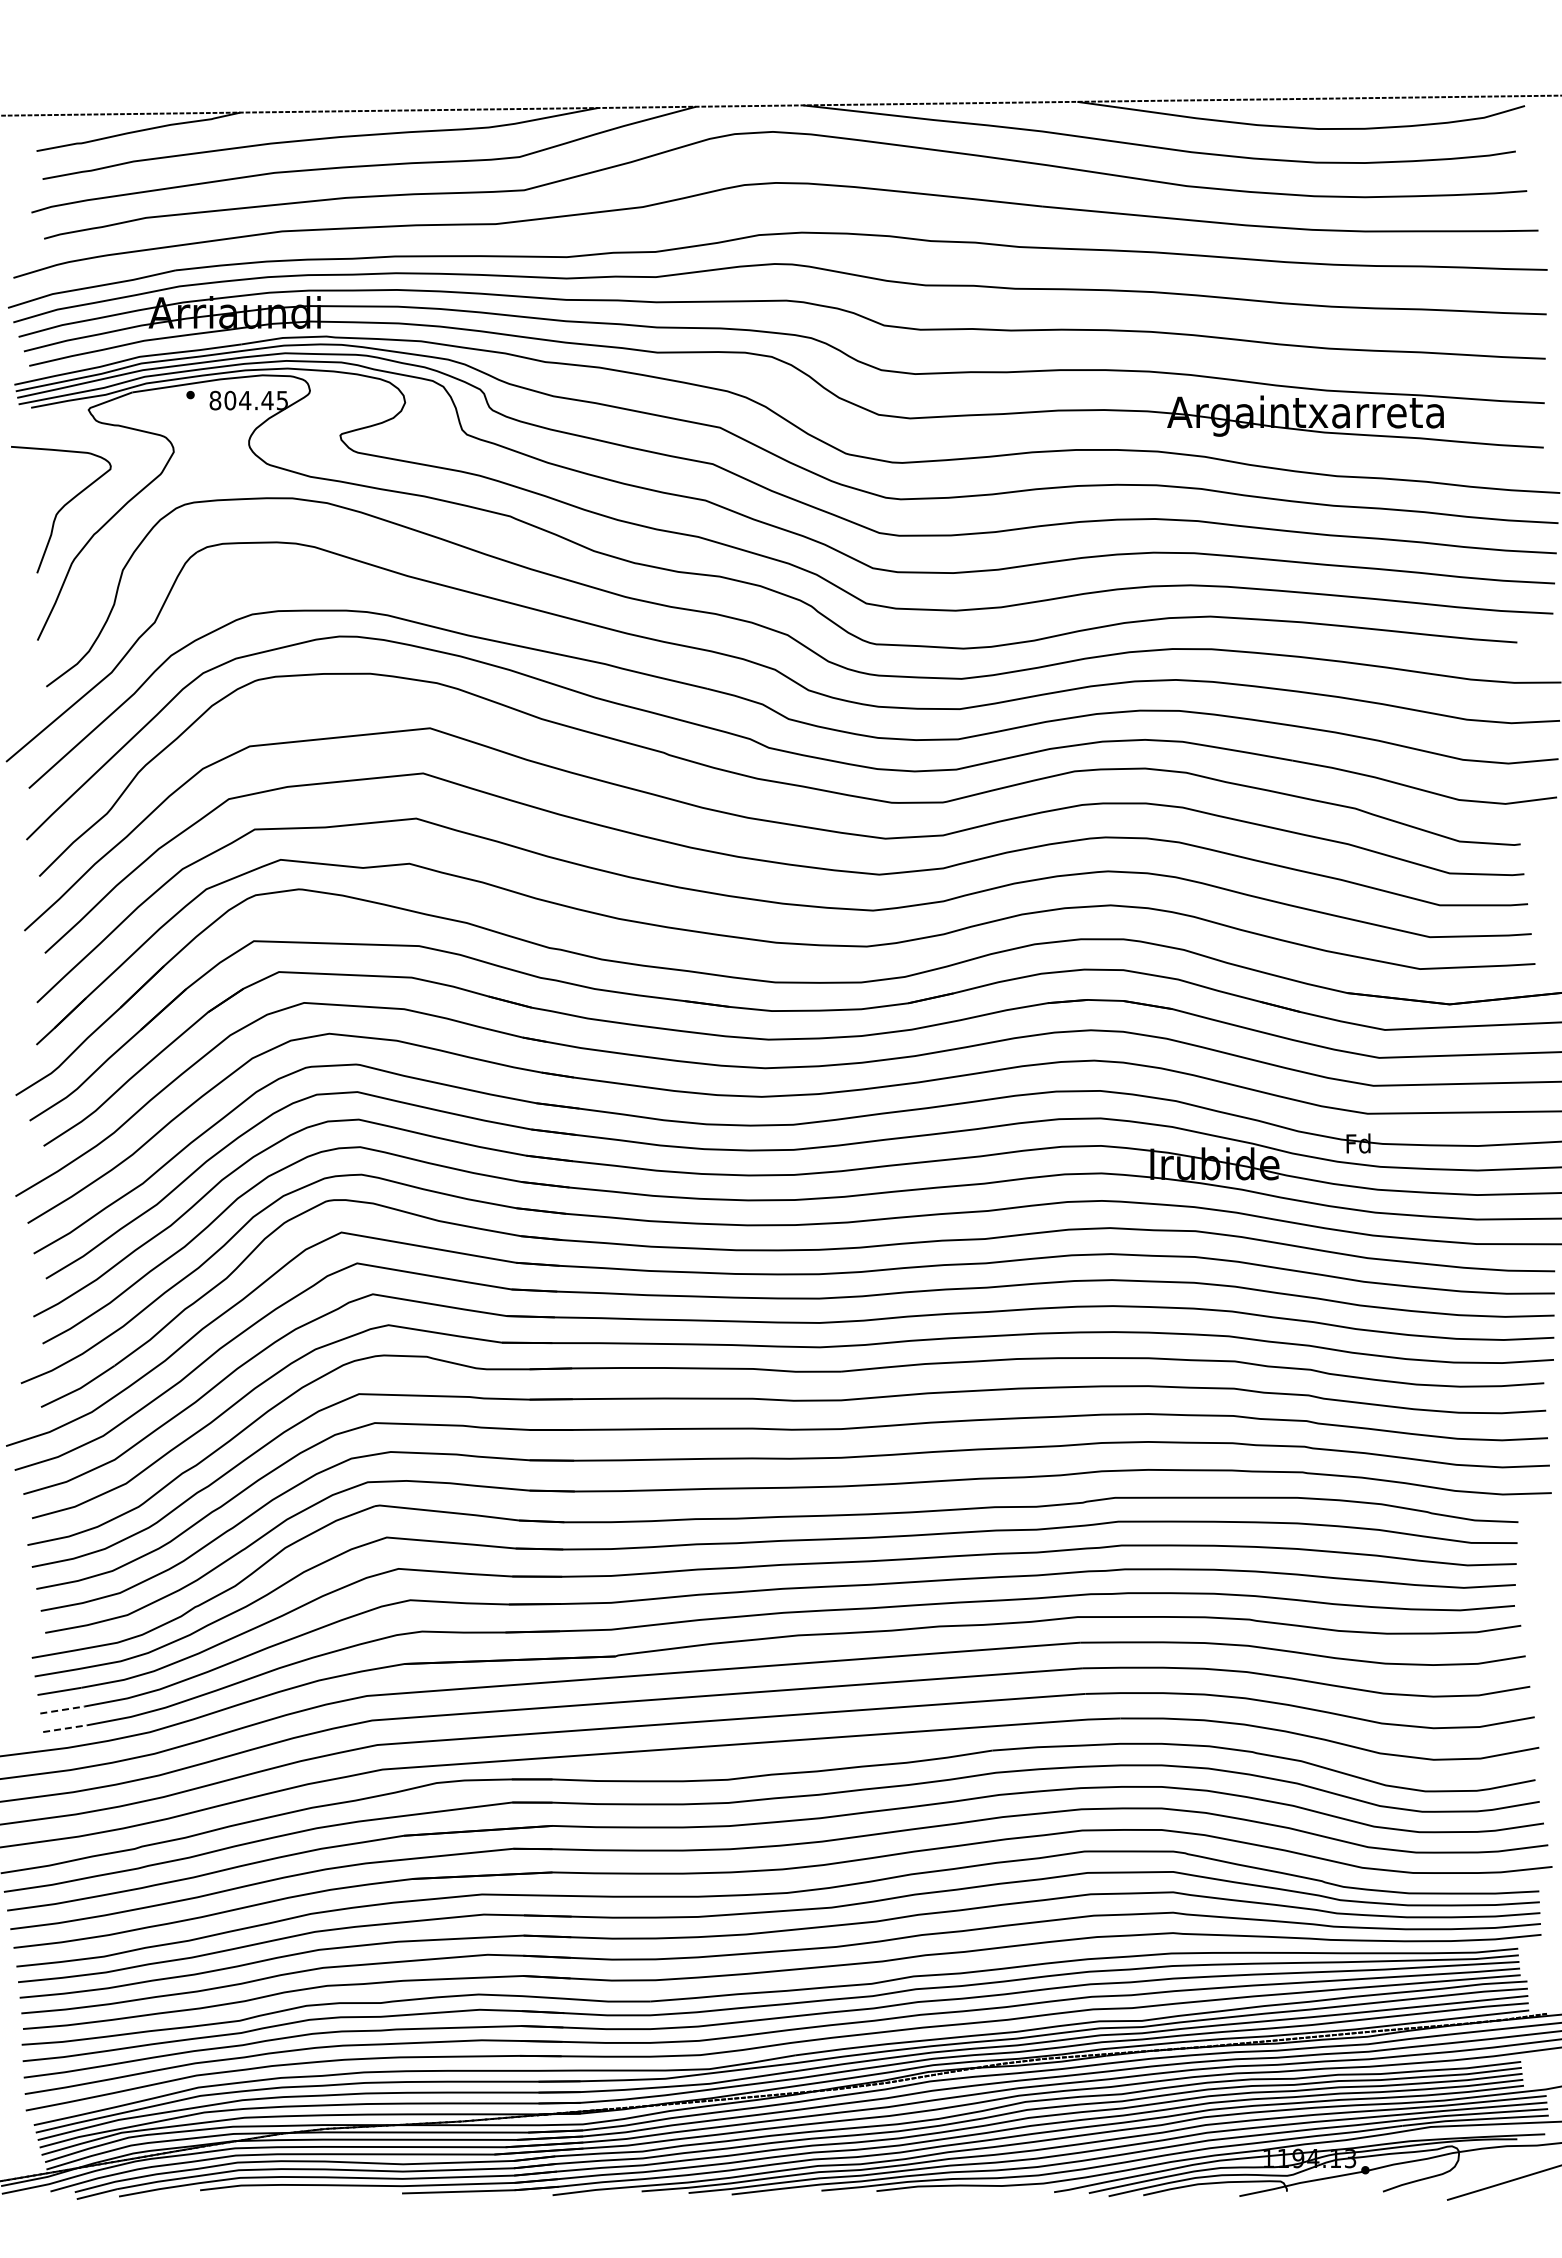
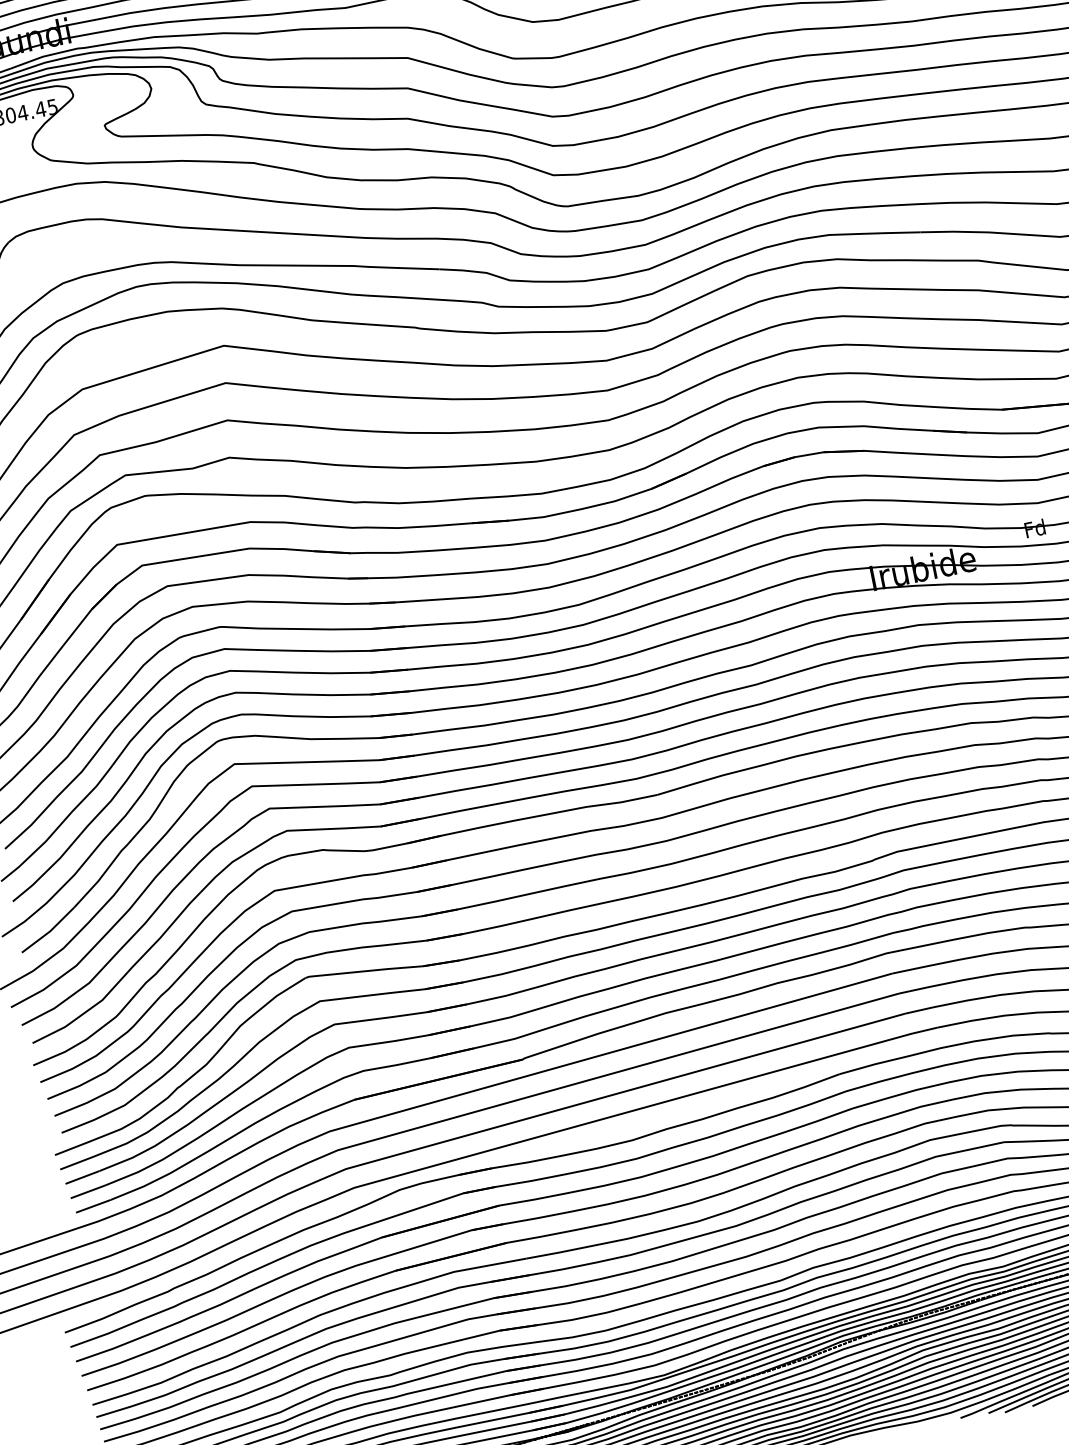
line: (62, 1709) -> (87, 1191), dashed -> solid
line: (65, 1728) -> (93, 1206), dashed -> solid

